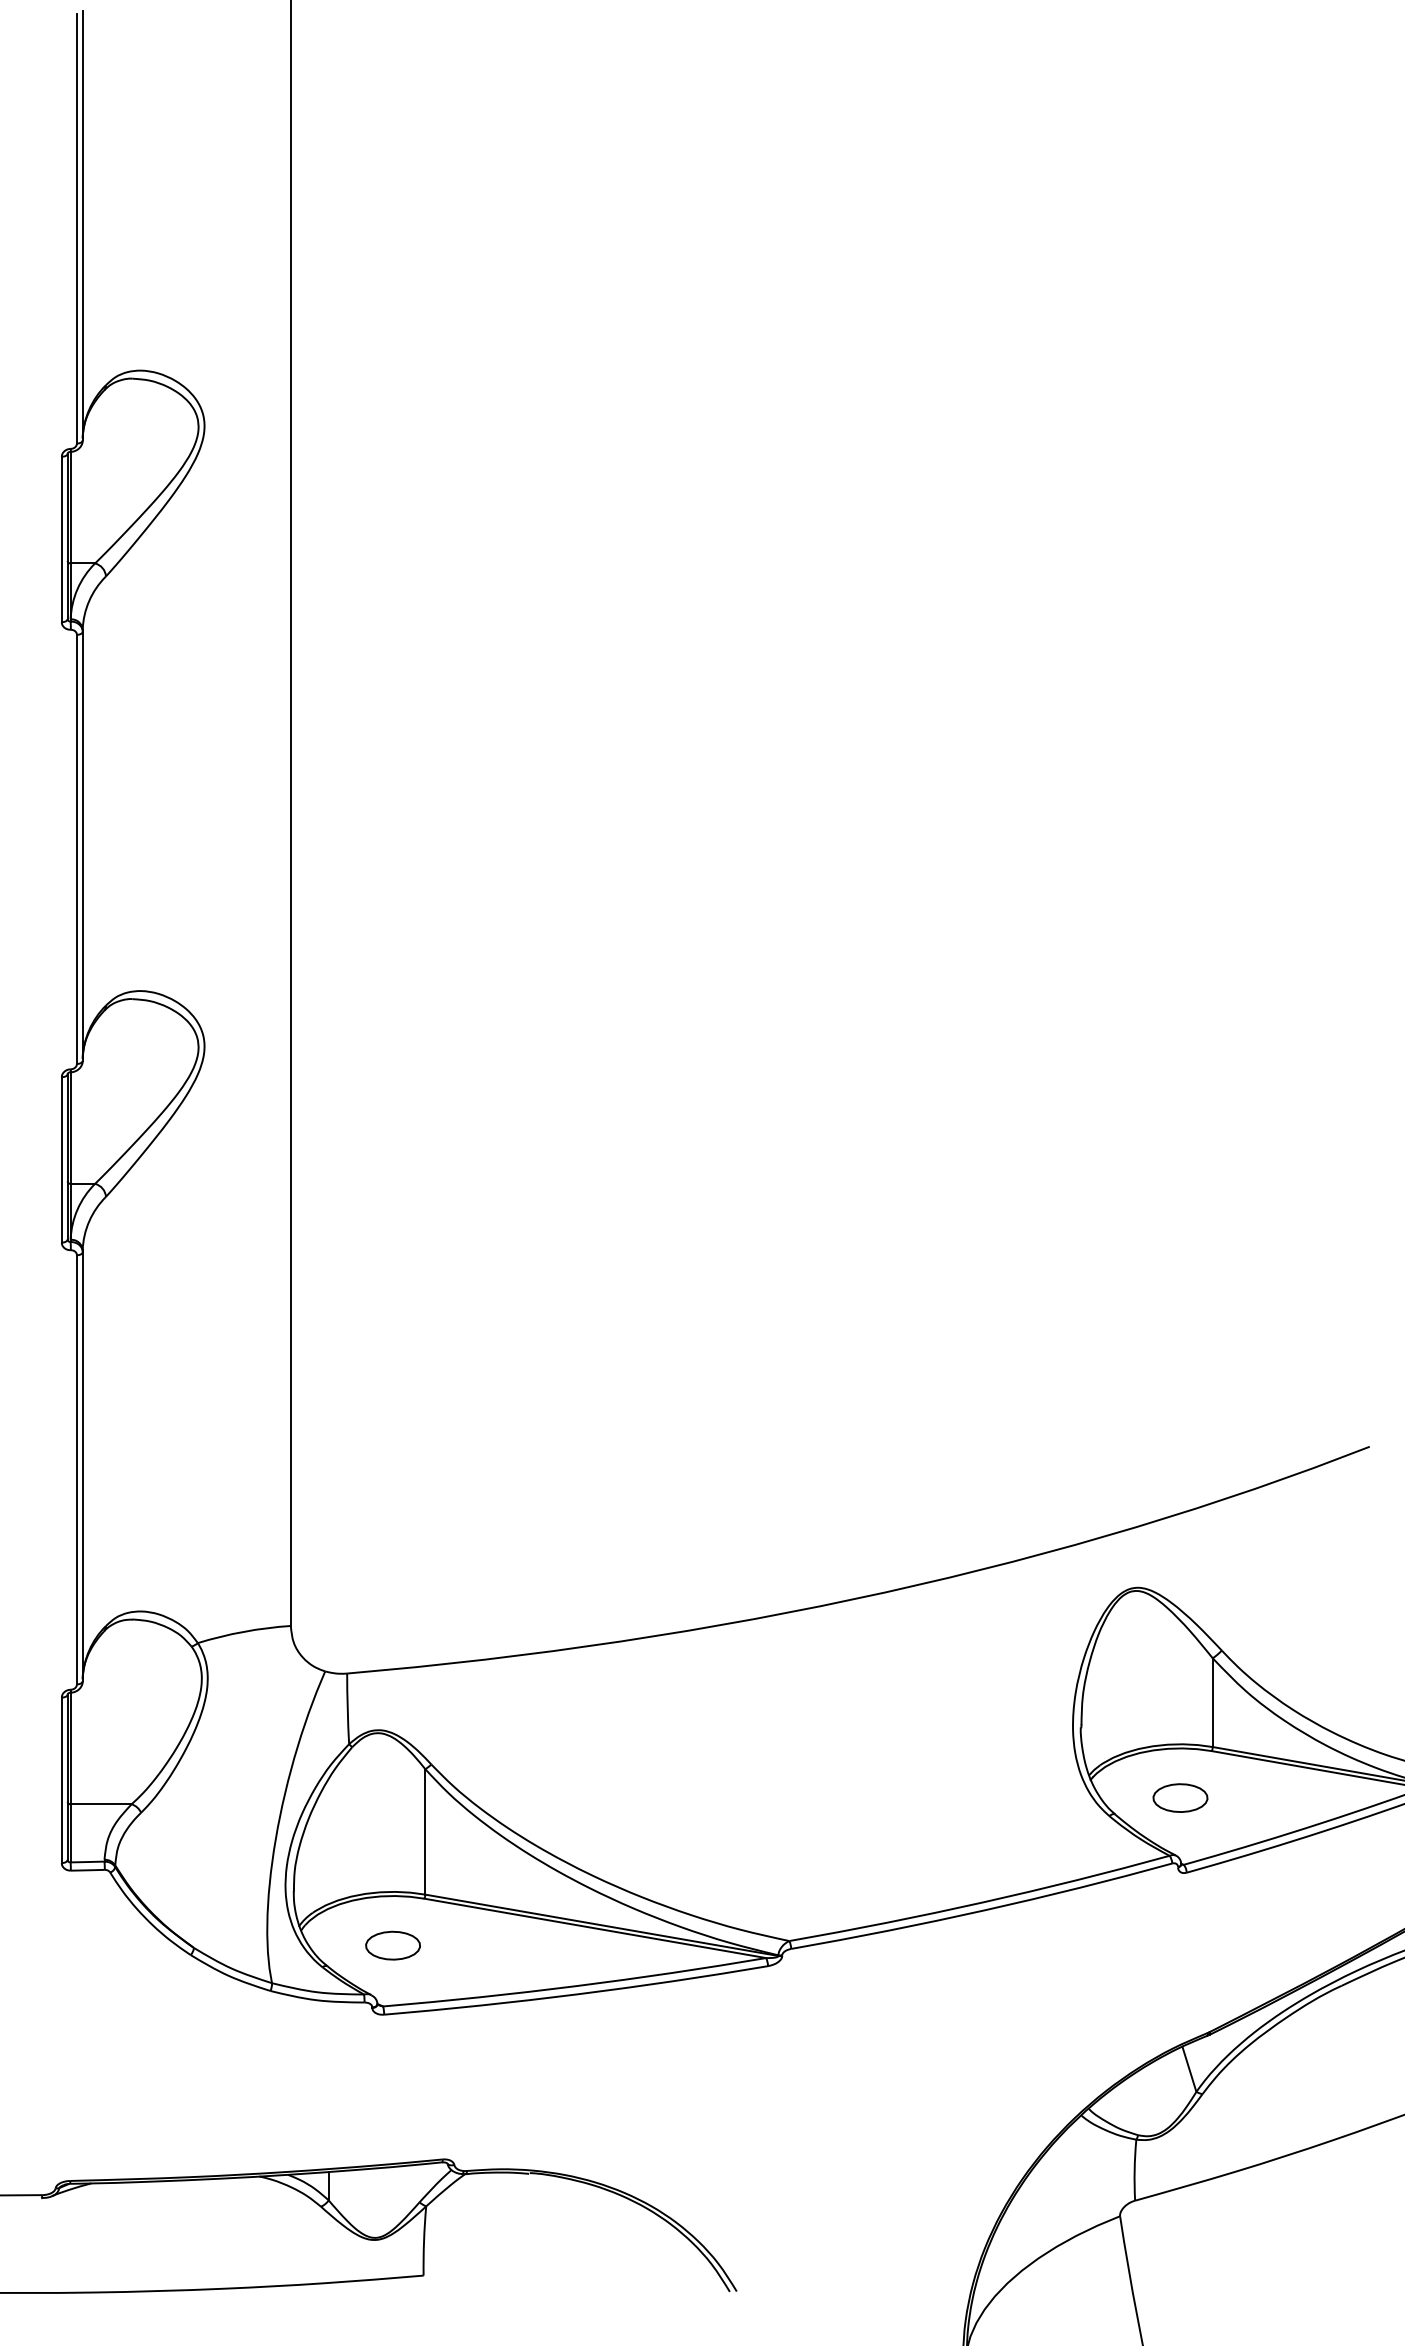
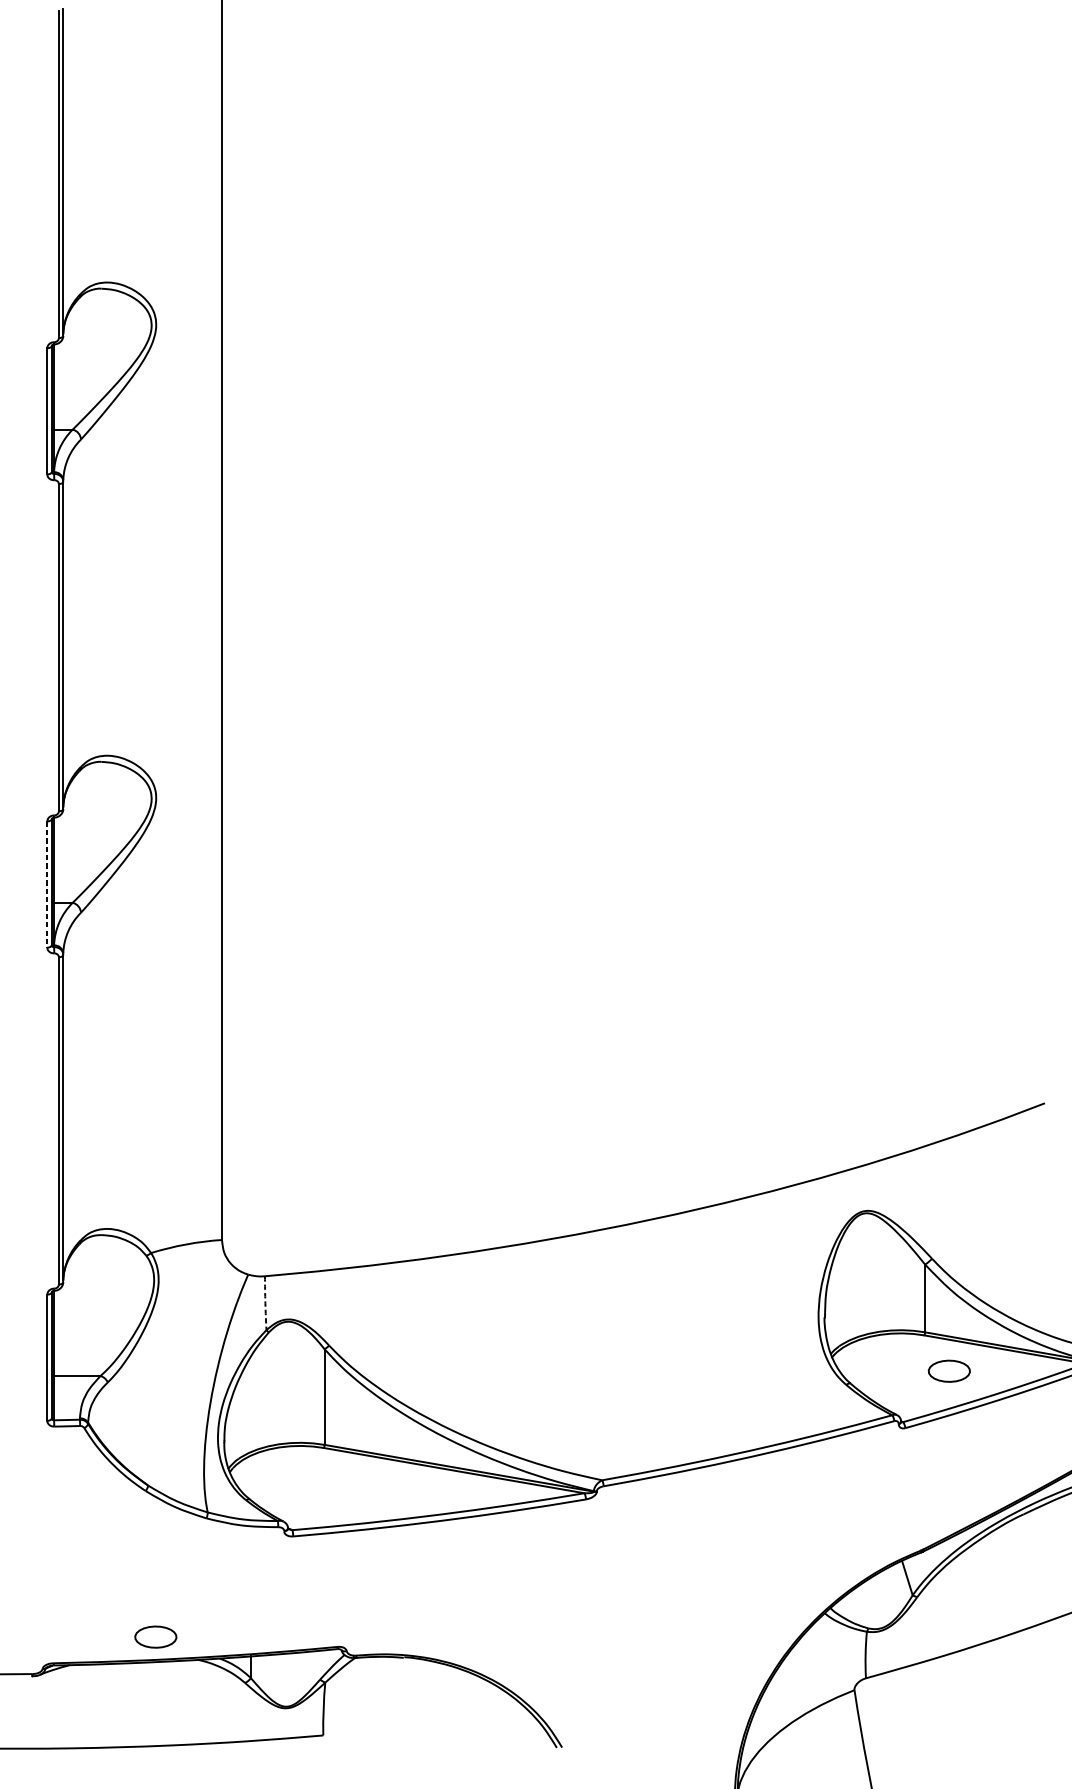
line: (61, 1159) -> (47, 884), solid -> dashed
arc: (347, 1708) -> (265, 1302), solid -> dashed
part: (1180, 1797) -> (949, 1370), moved
part: (392, 1945) -> (155, 1636), moved

